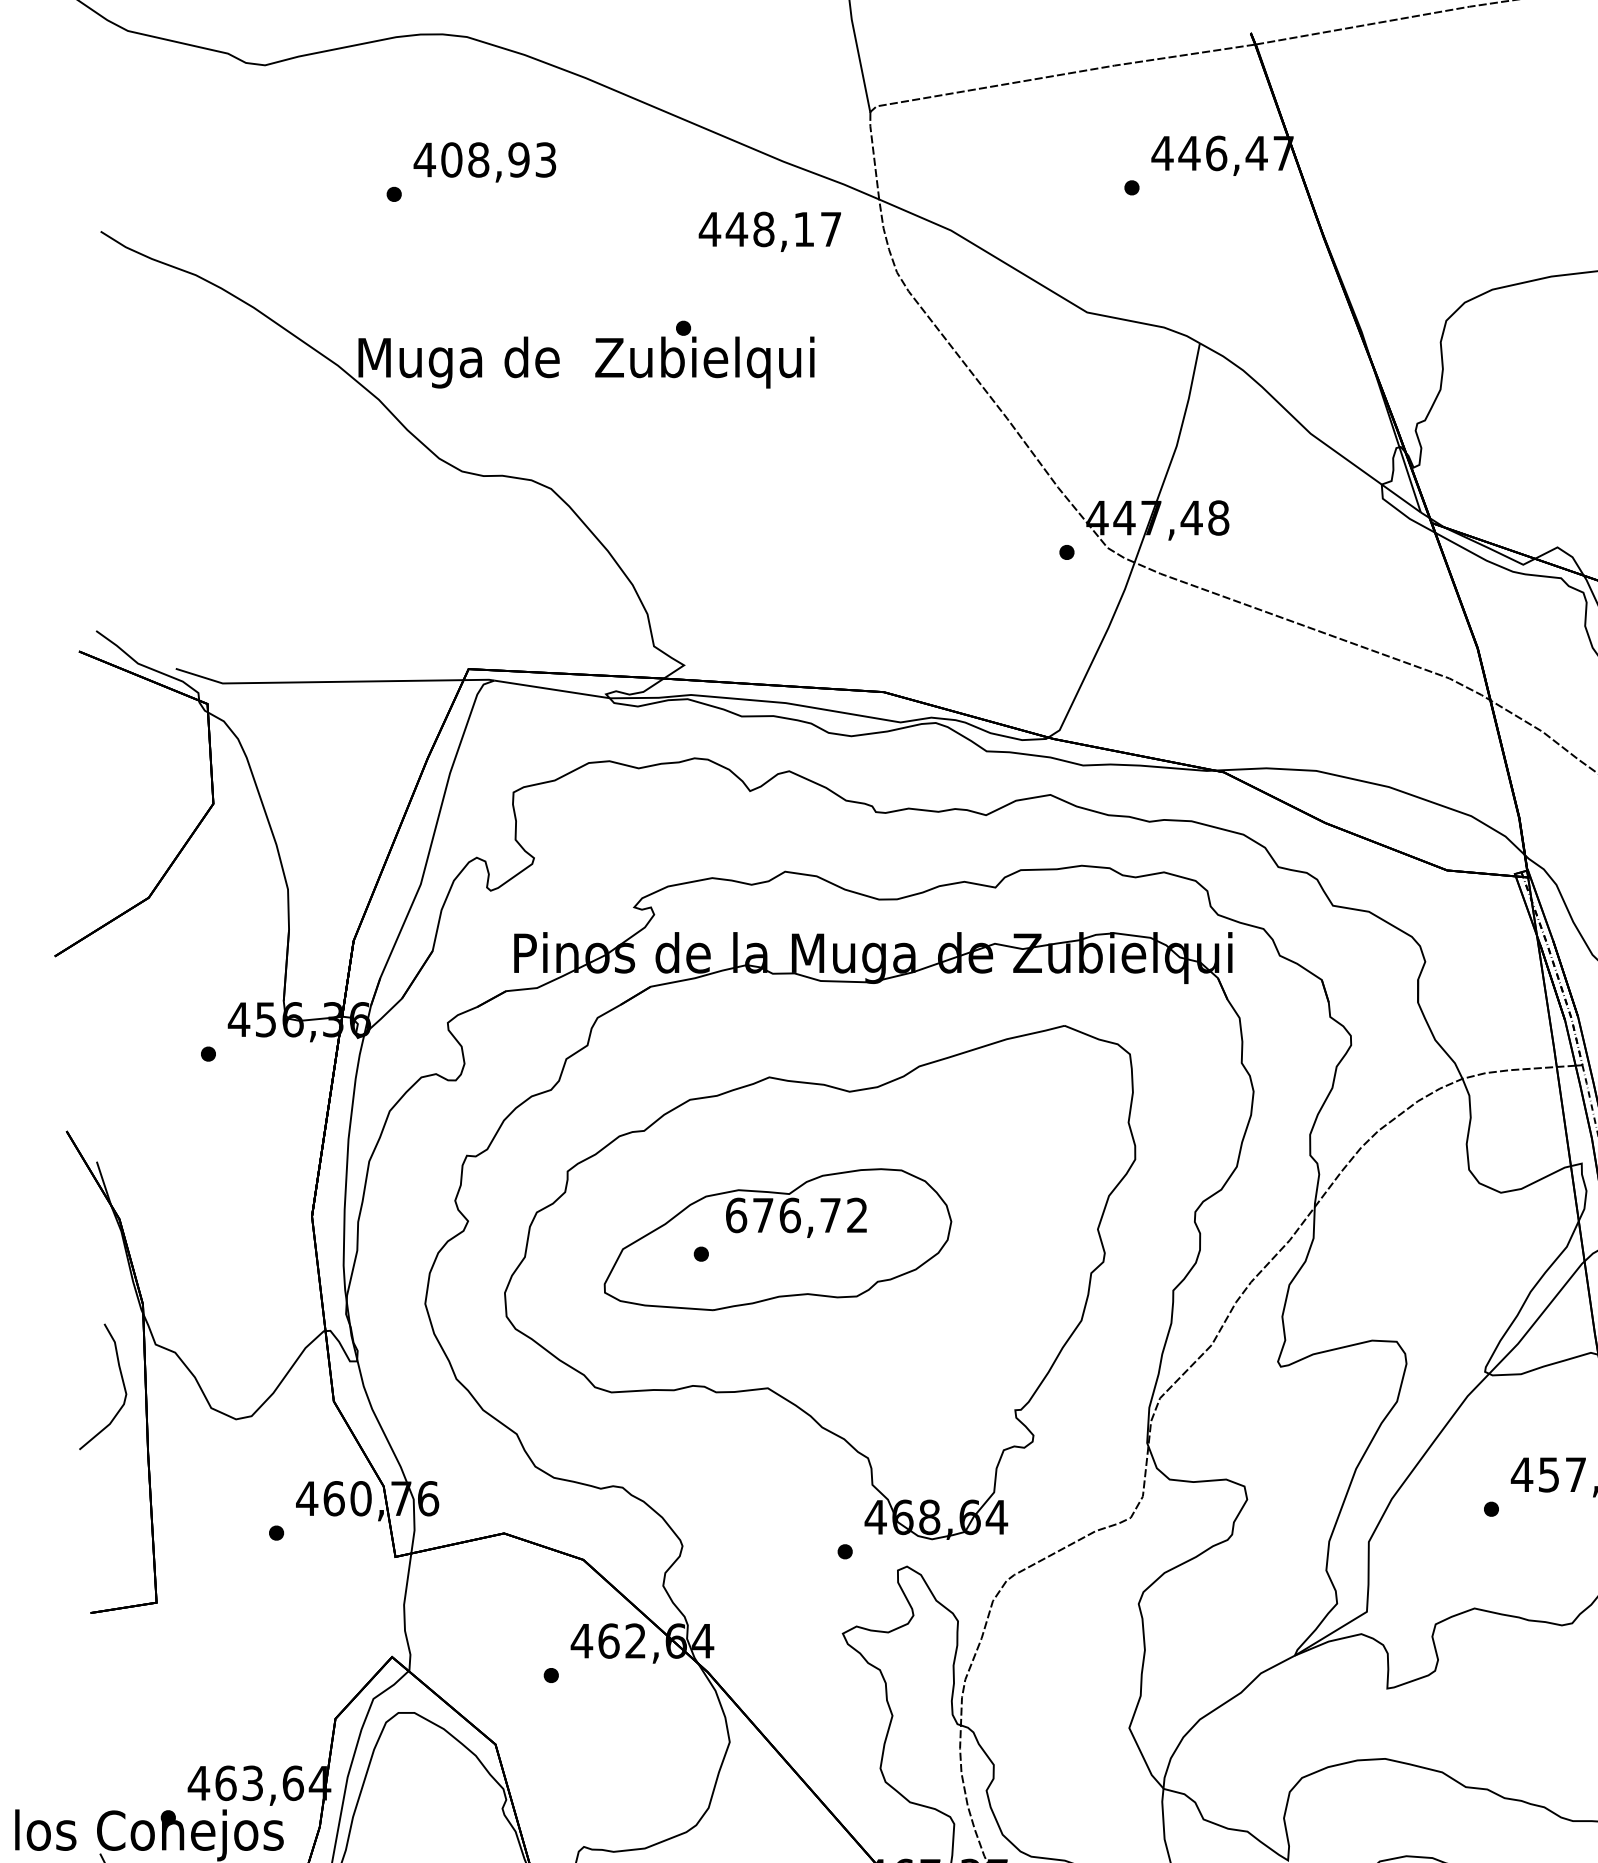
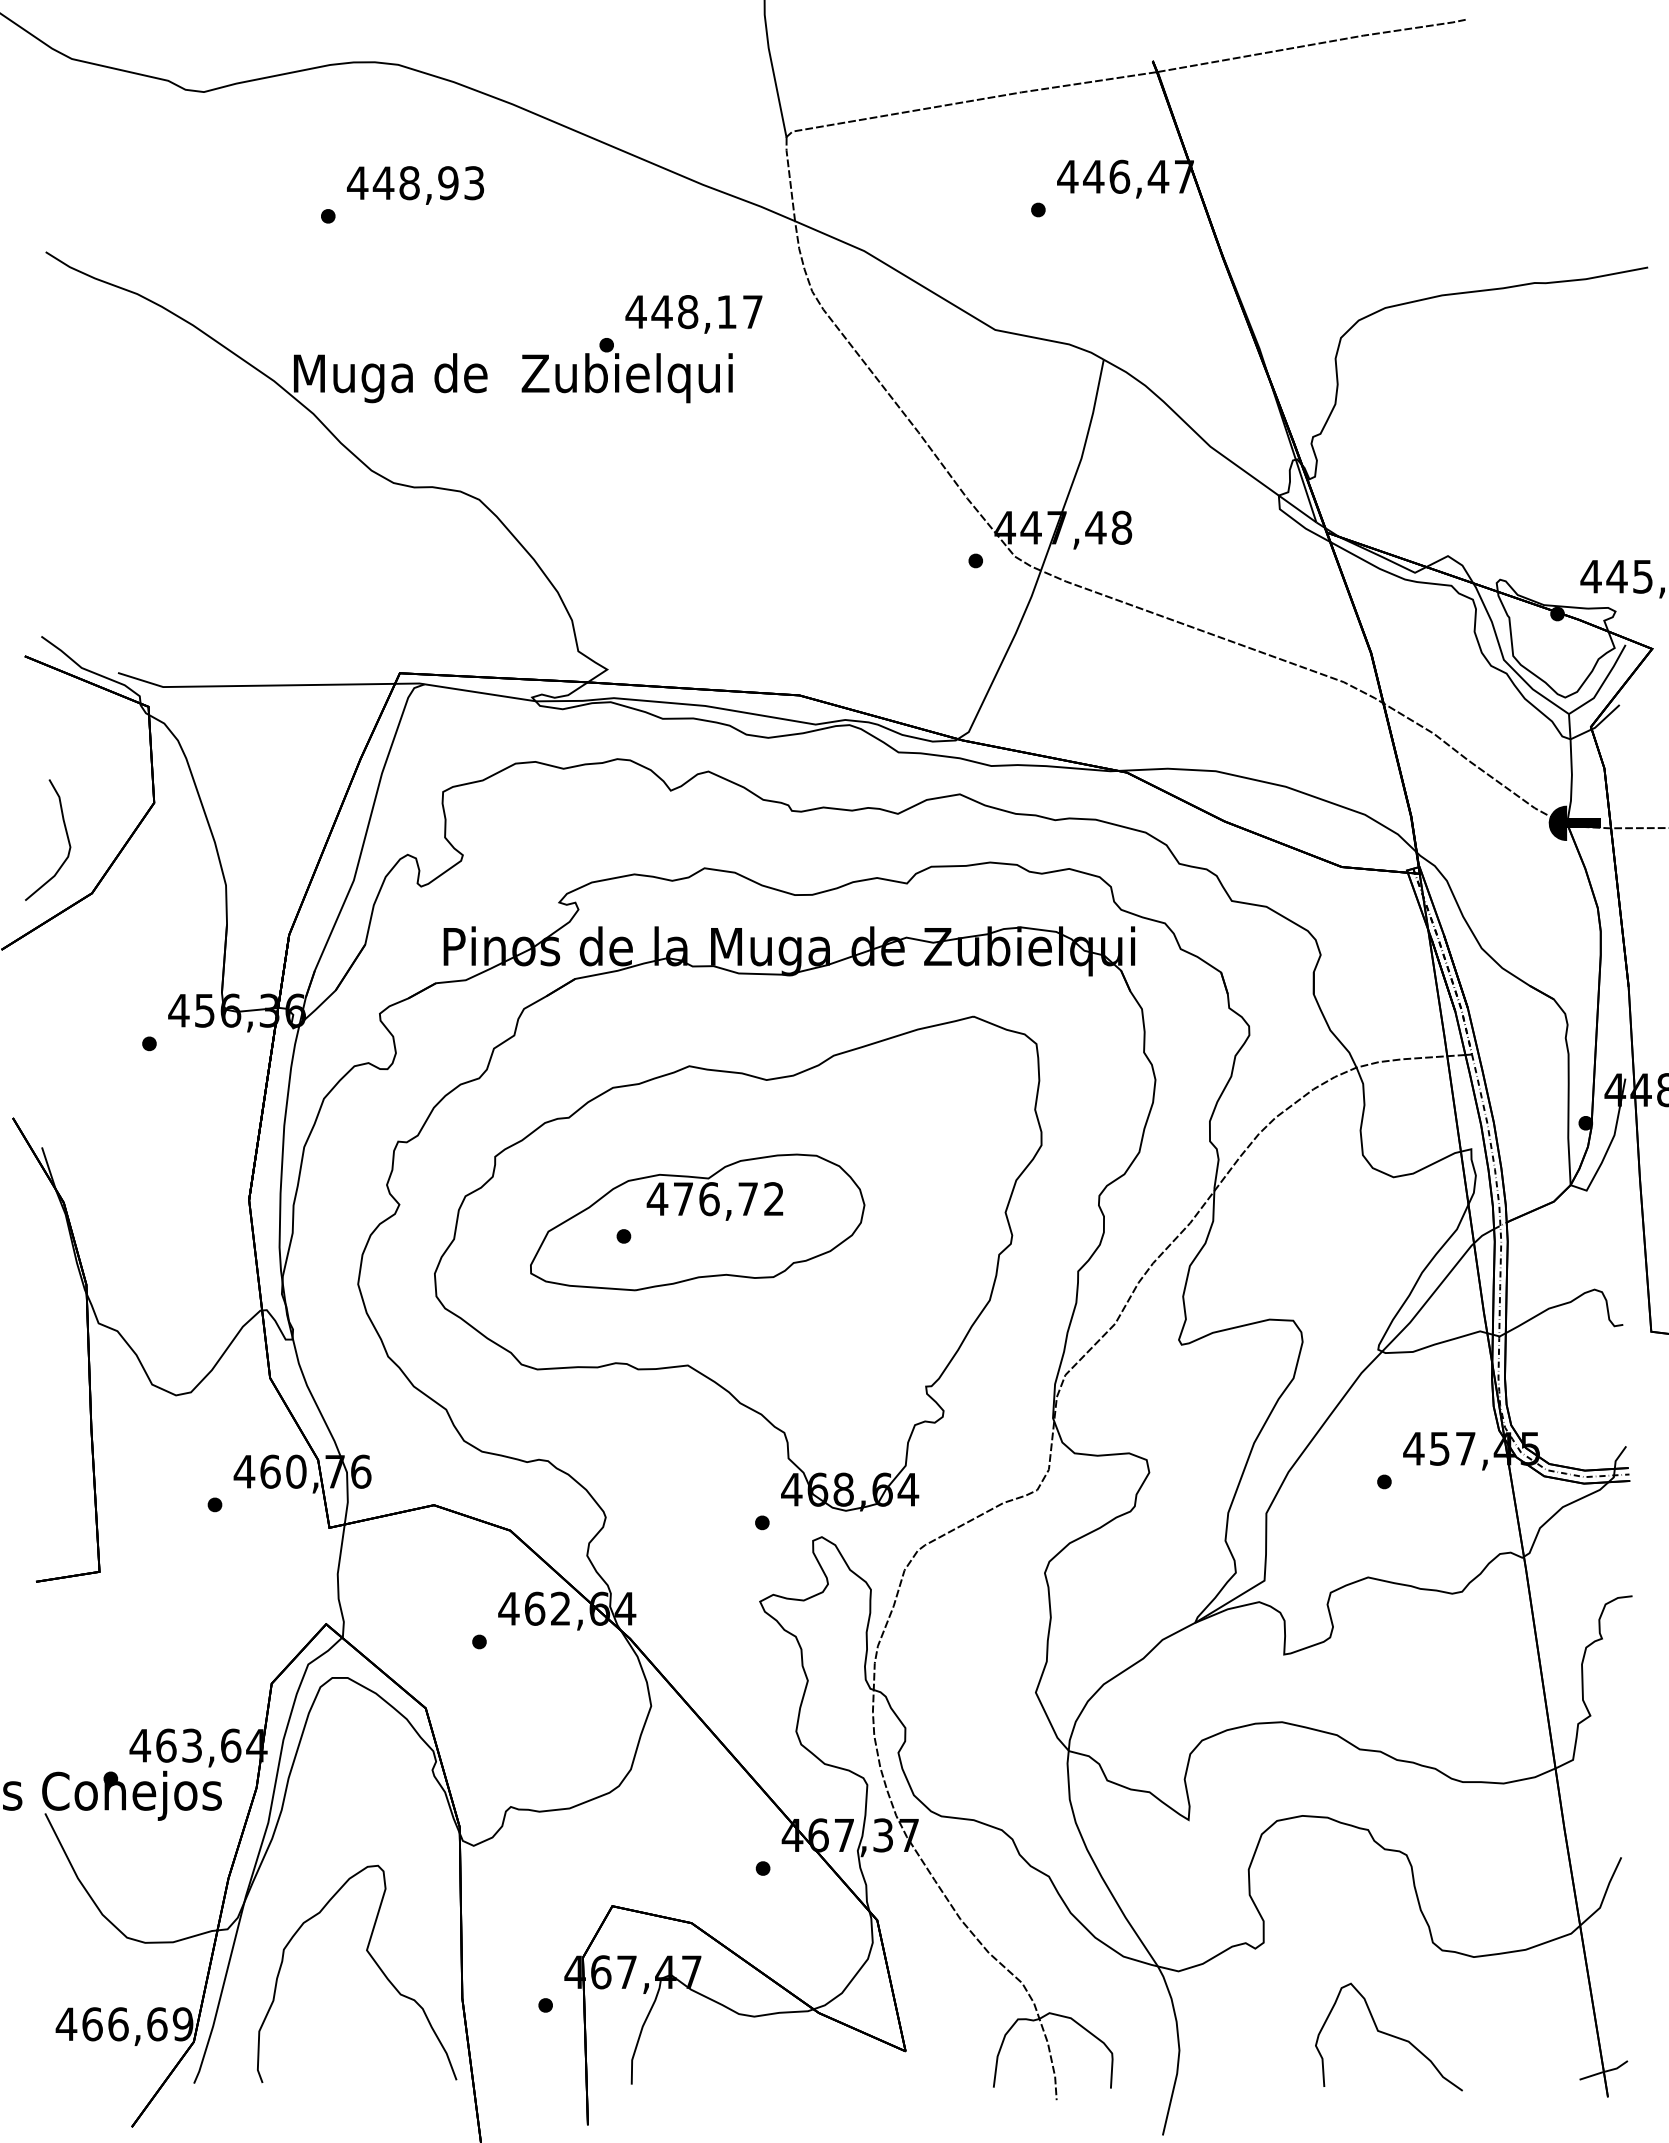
text: (451, 160) -> (383, 183), 408,93 -> 448,93
text: (769, 231) -> (693, 314), moved
text: (736, 1215) -> (657, 1199), 676,72 -> 476,72
curve: (122, 1383) -> (66, 836), moved

